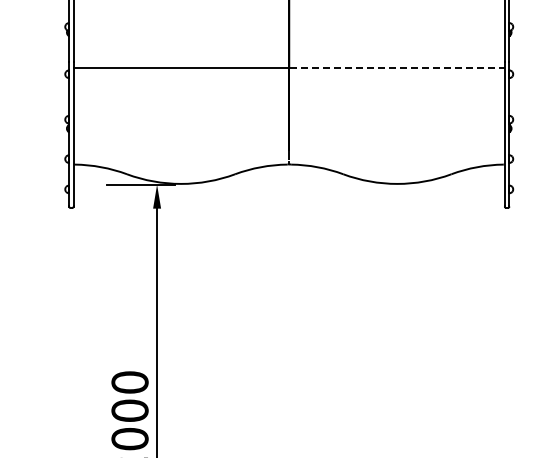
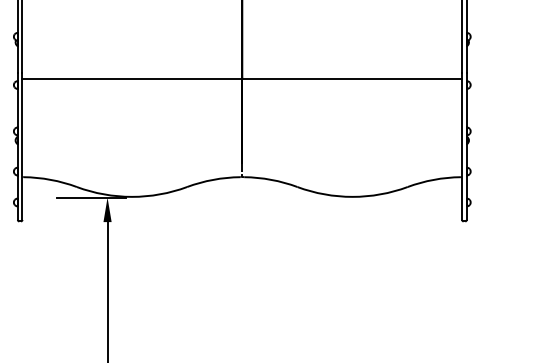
line: (397, 68) -> (352, 79), dashed -> solid

